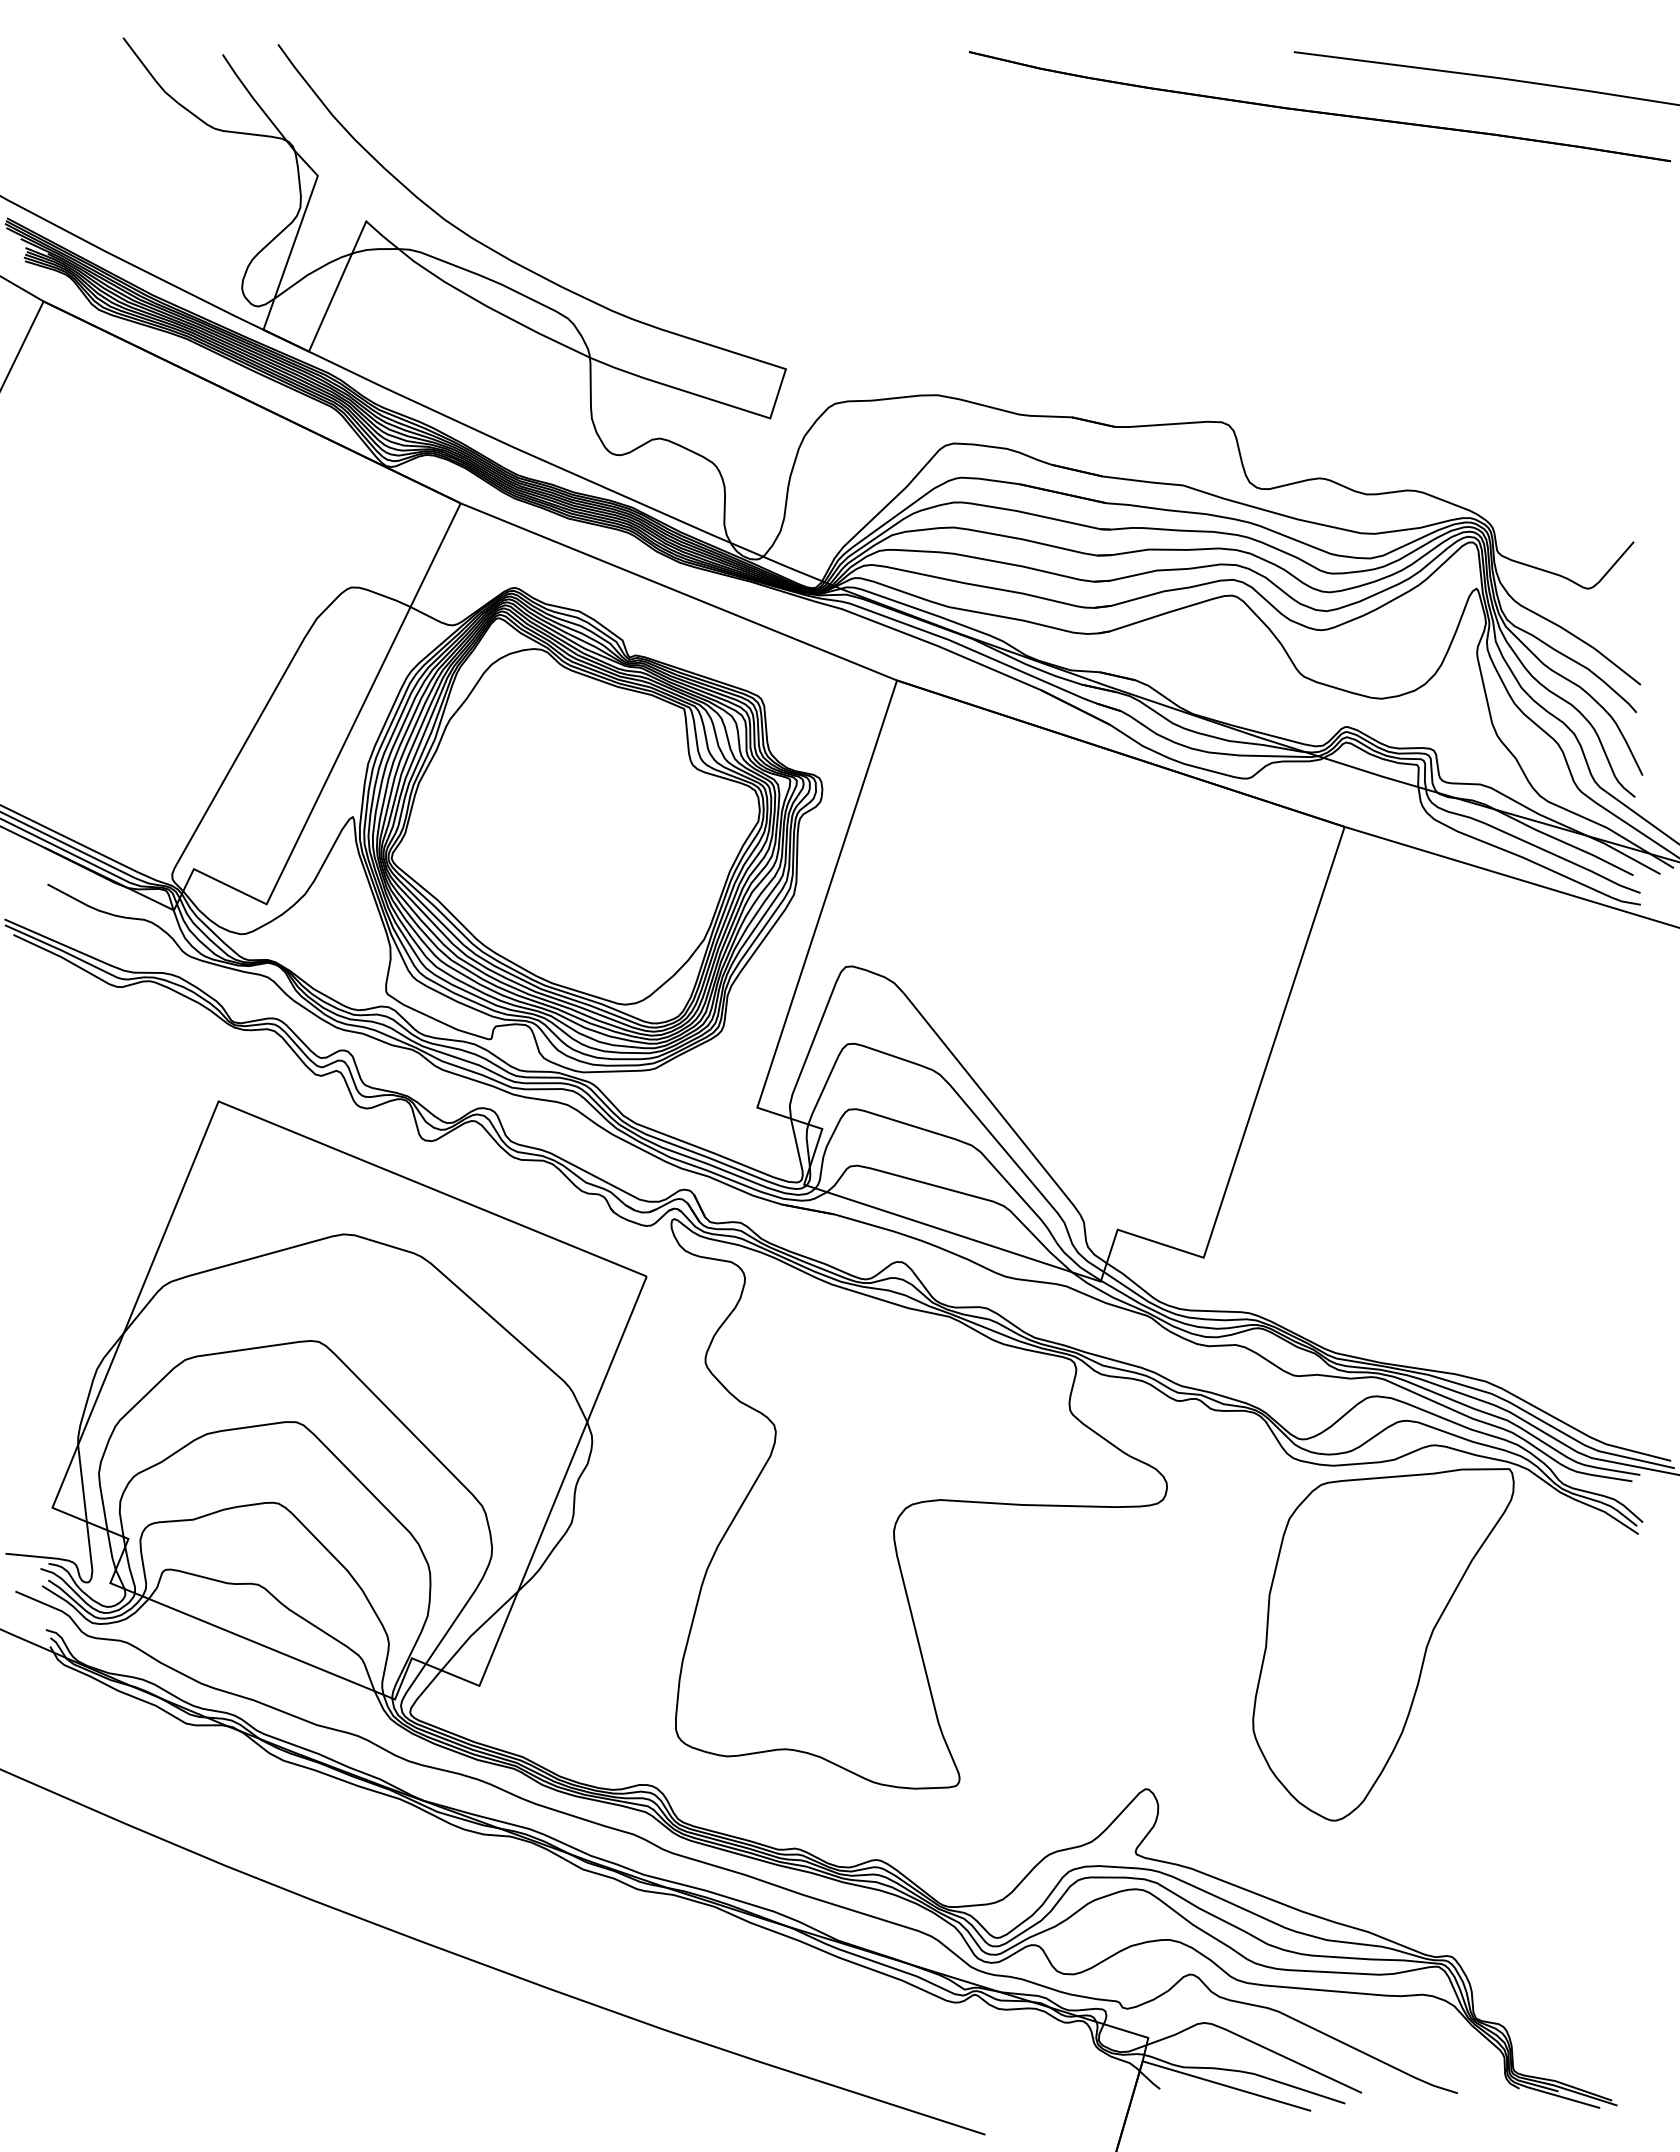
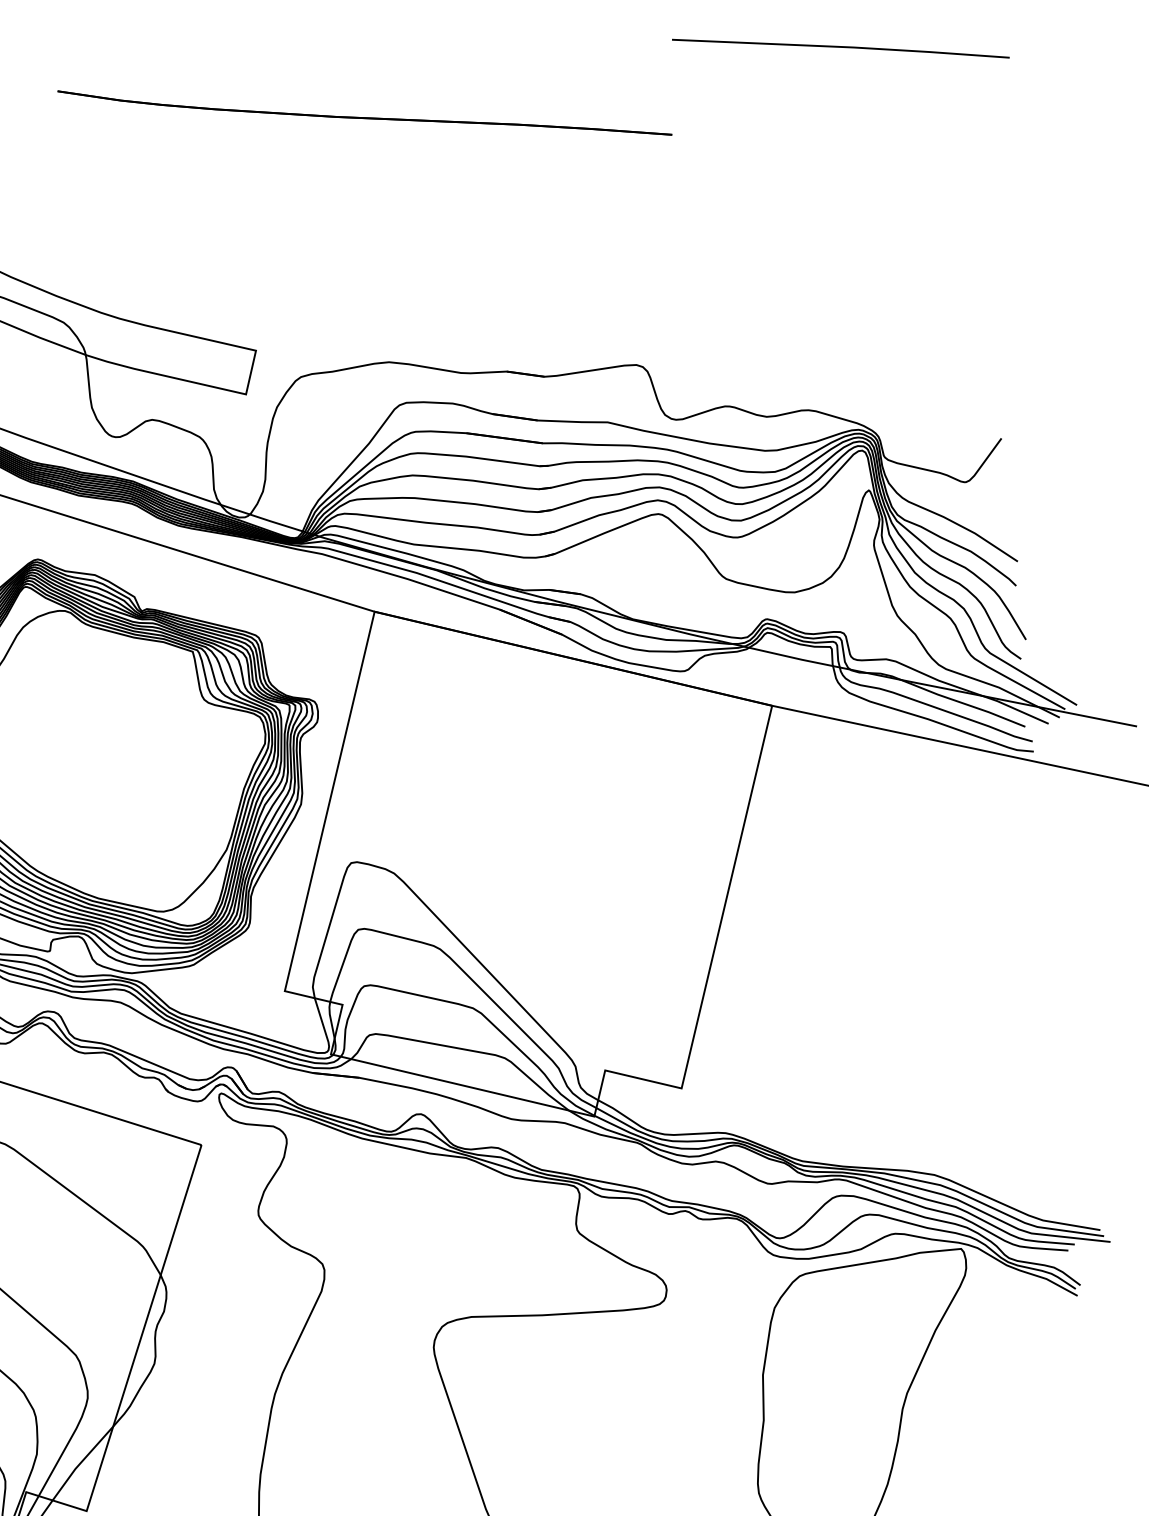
part: (1319, 106) -> (364, 112), moved

